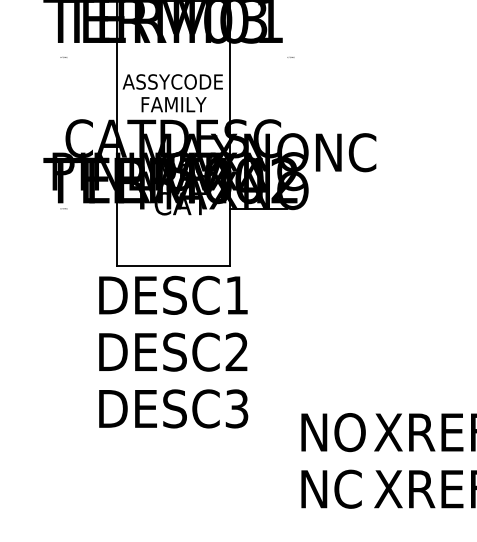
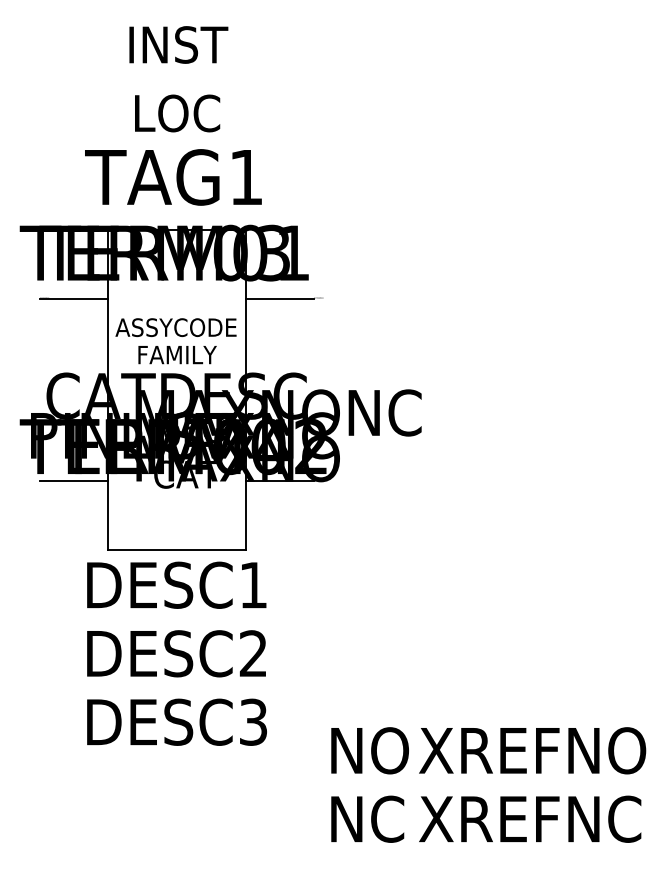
line: (87, 57) -> (73, 298), added
line: (258, 57) -> (279, 298), added
line: (87, 209) -> (73, 481), added

